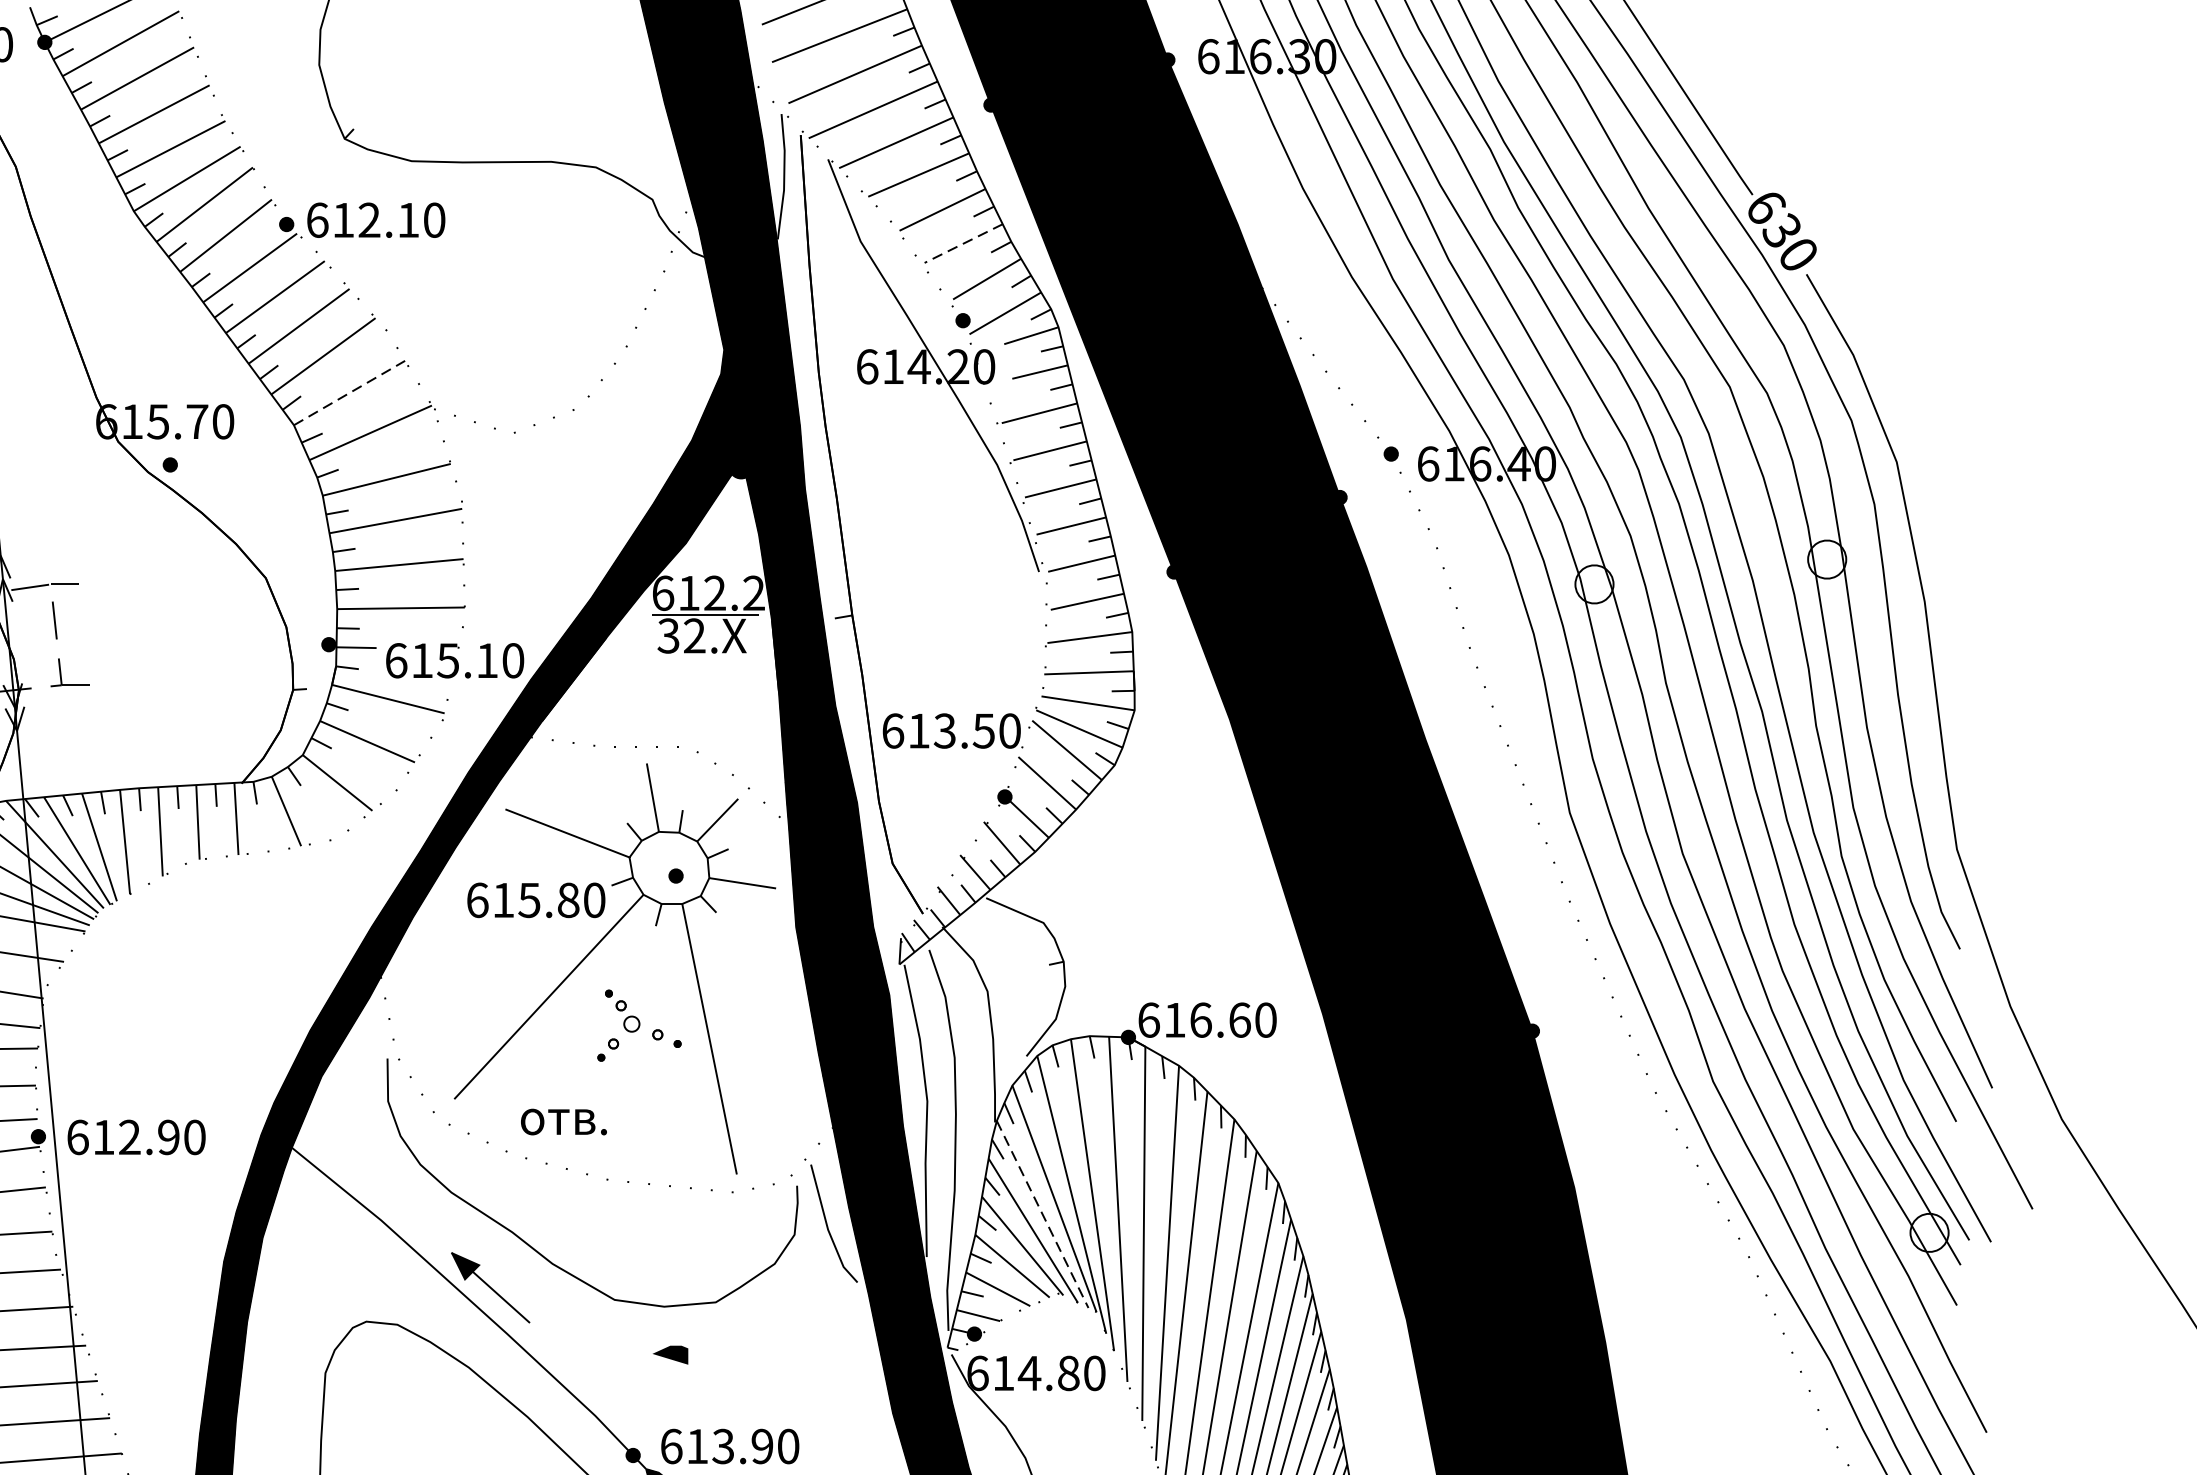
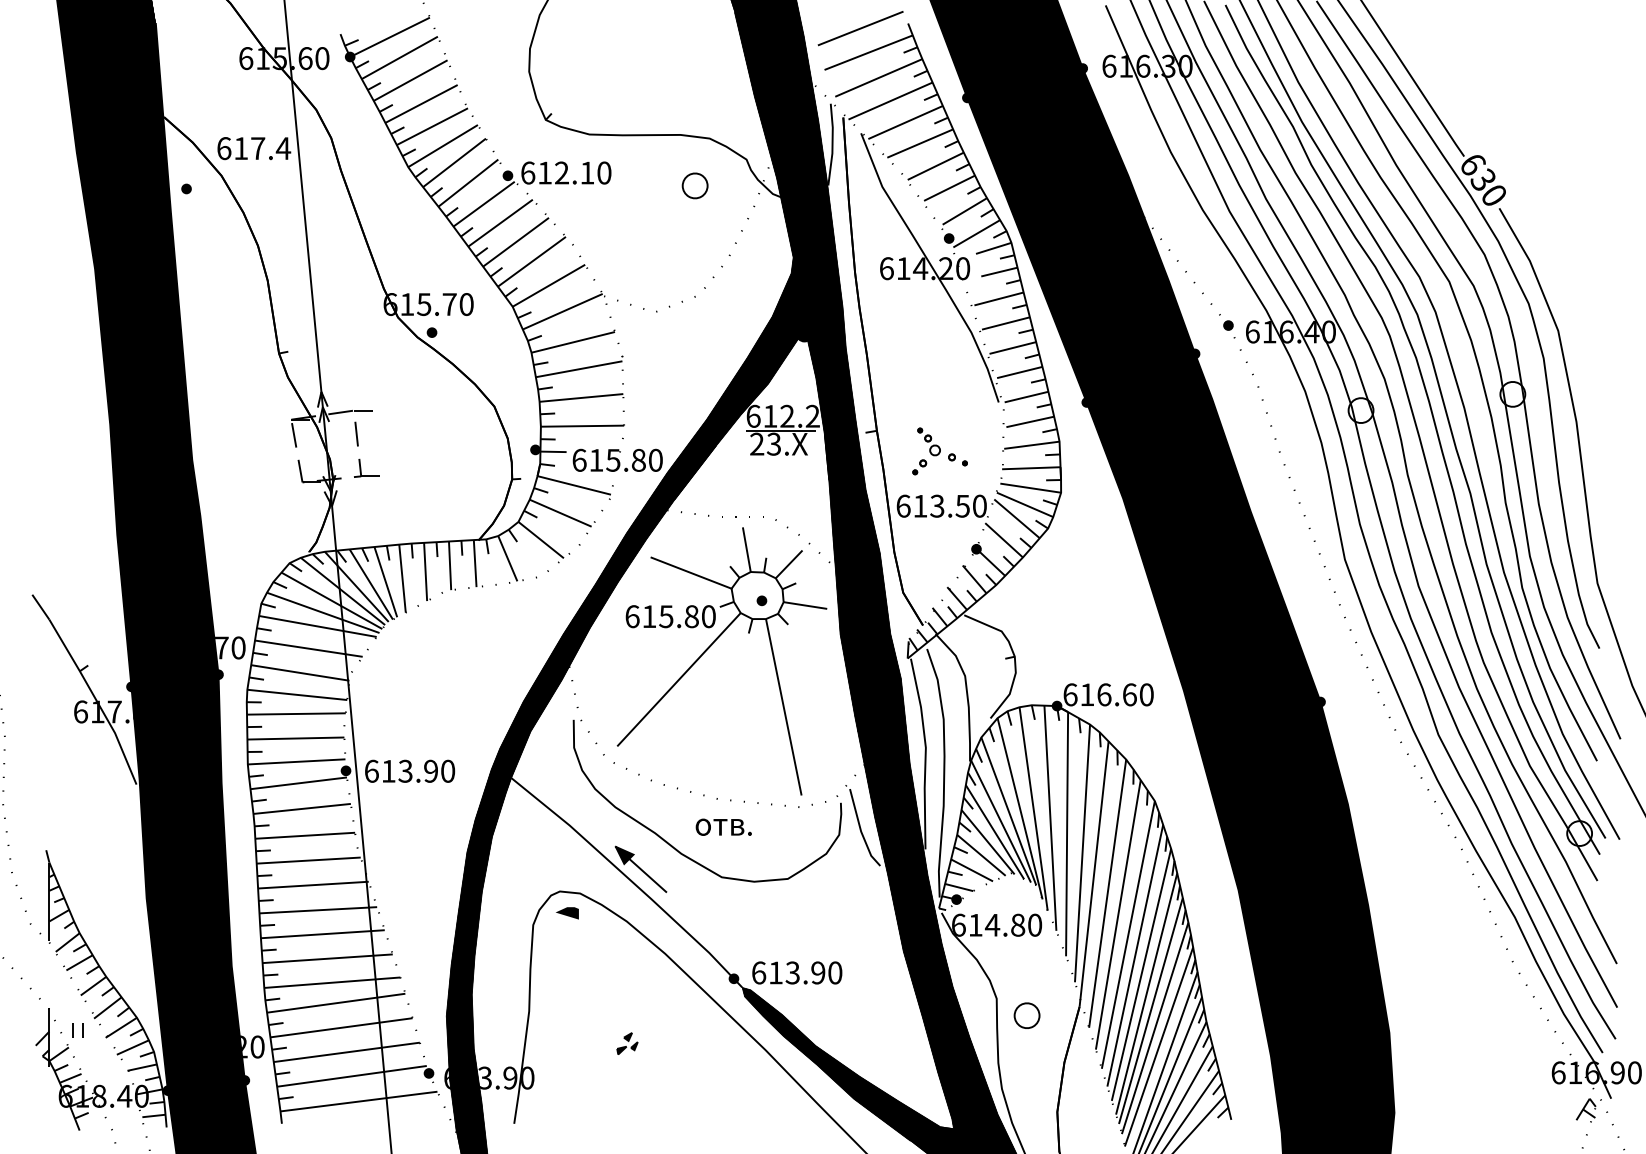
part: (572, 239) -> (694, 185), added
line: (963, 243) -> (949, 188), dashed -> solid
line: (348, 392) -> (548, 285), dashed -> solid
text: (681, 636) -> (765, 444), 32. -> 23.
text: (486, 659) -> (638, 459), 615.10 -> 615.80
part: (638, 1025) -> (939, 451), moved
text: (563, 1120) -> (723, 826), moved
text: (129, 1137) -> (405, 771), 612.90 -> 613.90
line: (1043, 1214) -> (1001, 821), dashed -> solid
part: (670, 1355) -> (567, 913), moved

